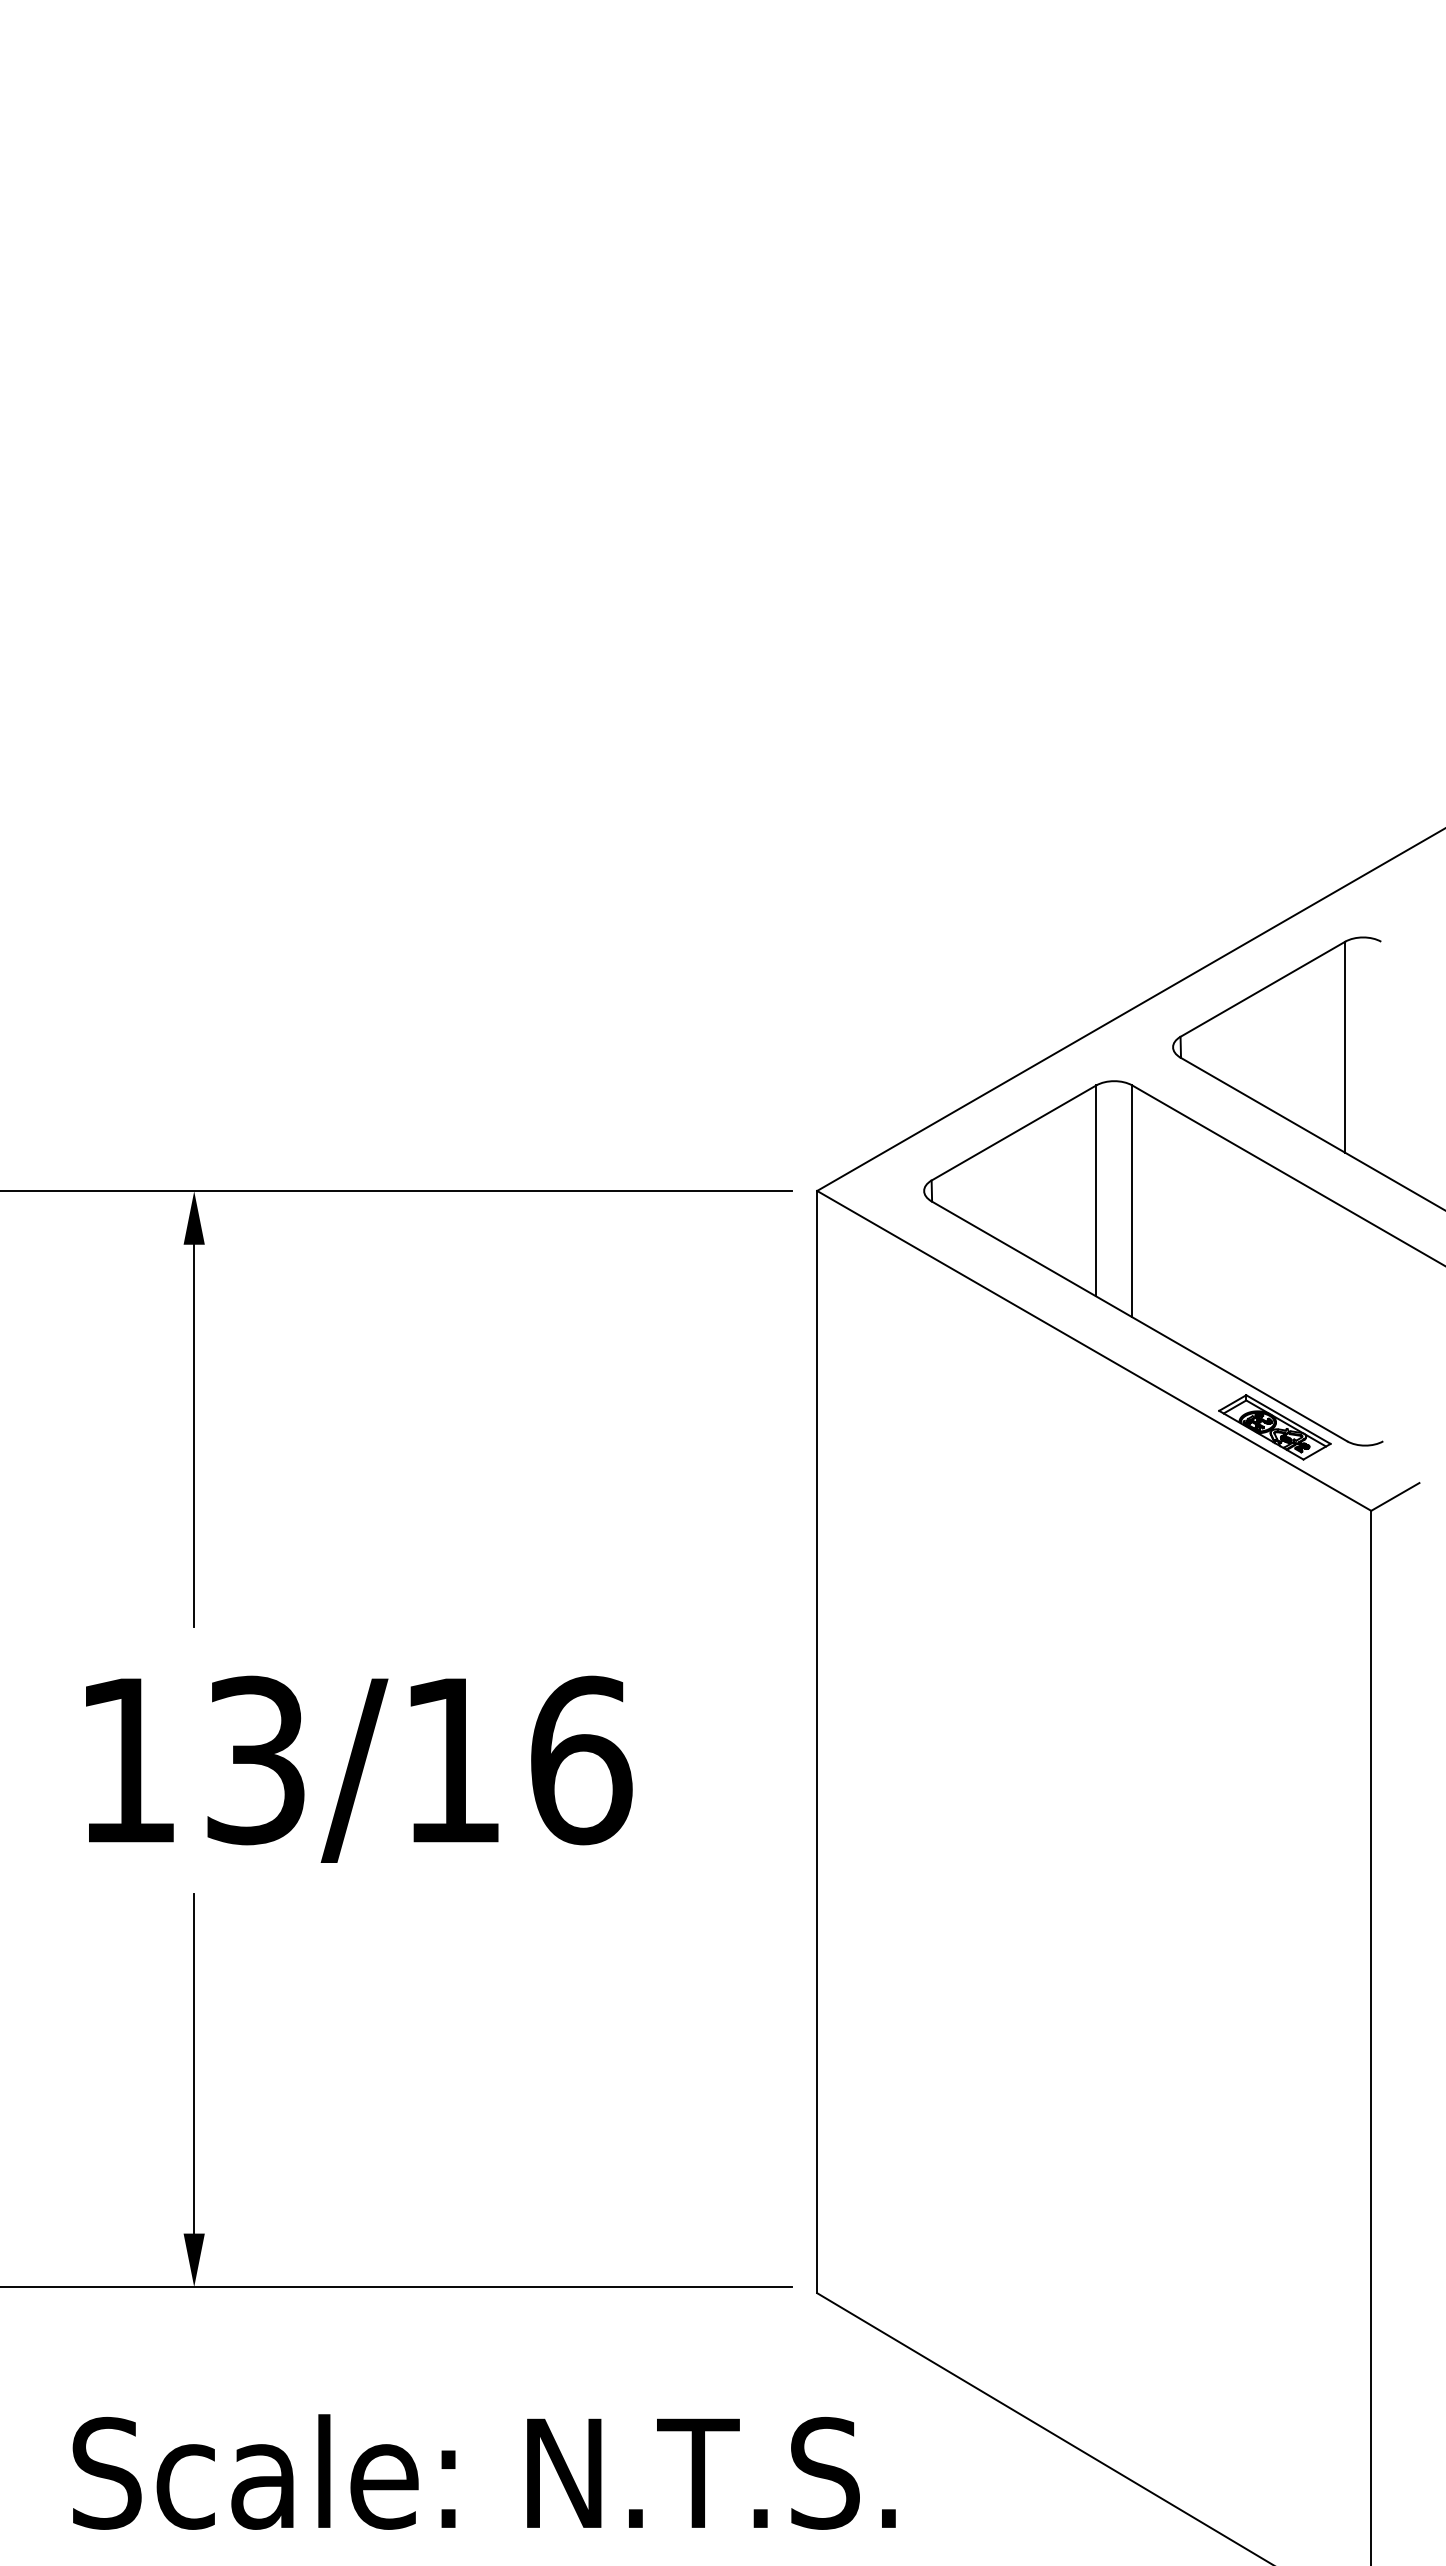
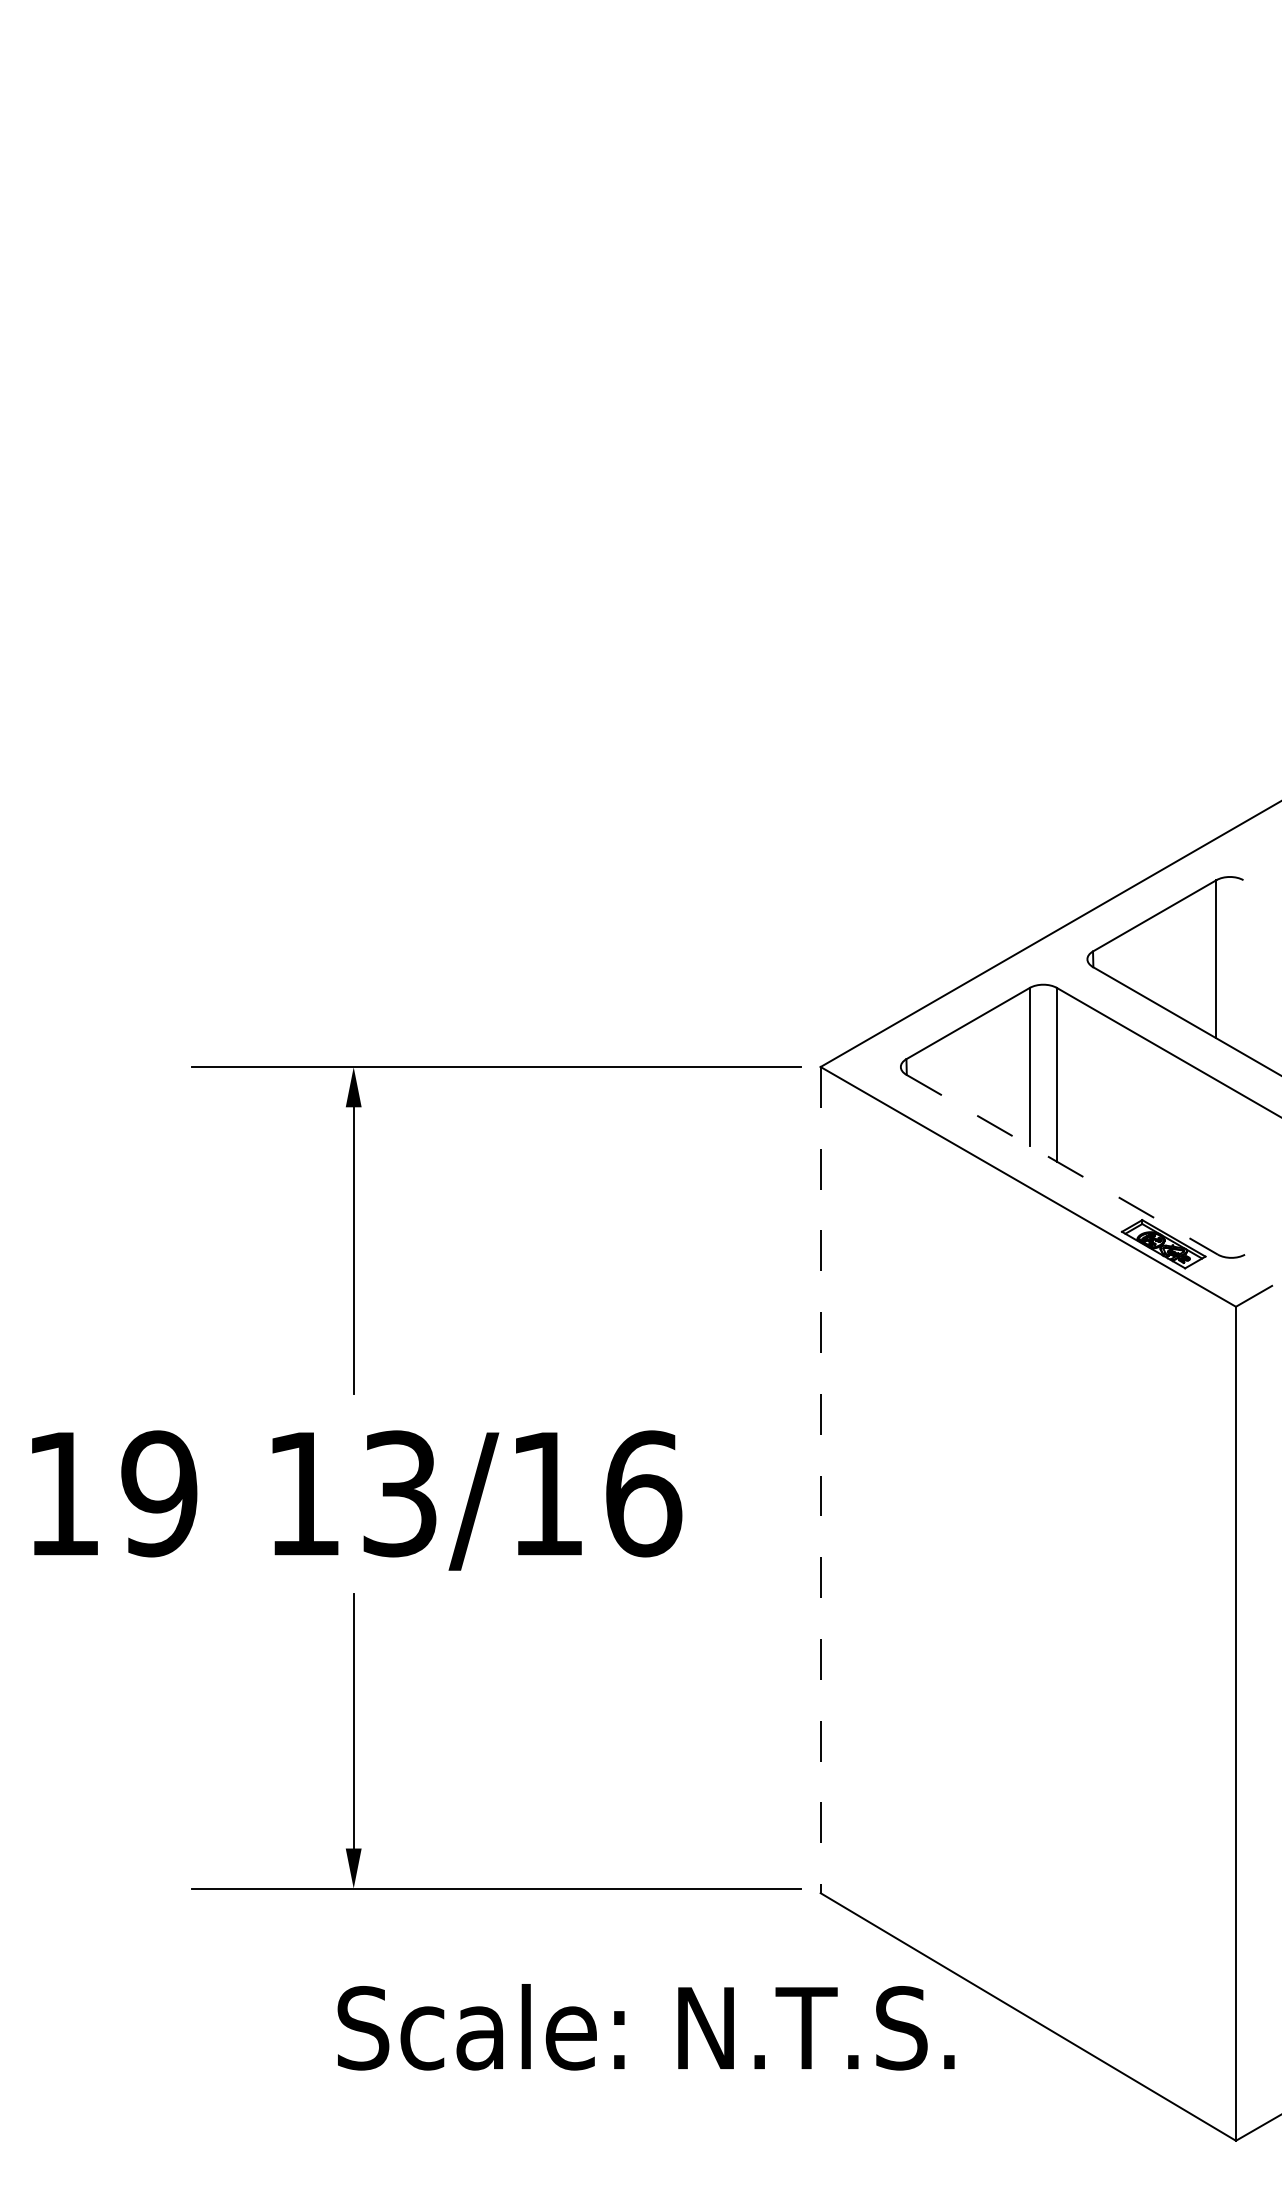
line: (1139, 1321) -> (1062, 1164), solid -> dashed
line: (816, 1742) -> (820, 1480), solid -> dashed
text: (483, 2472) -> (645, 2027), moved

